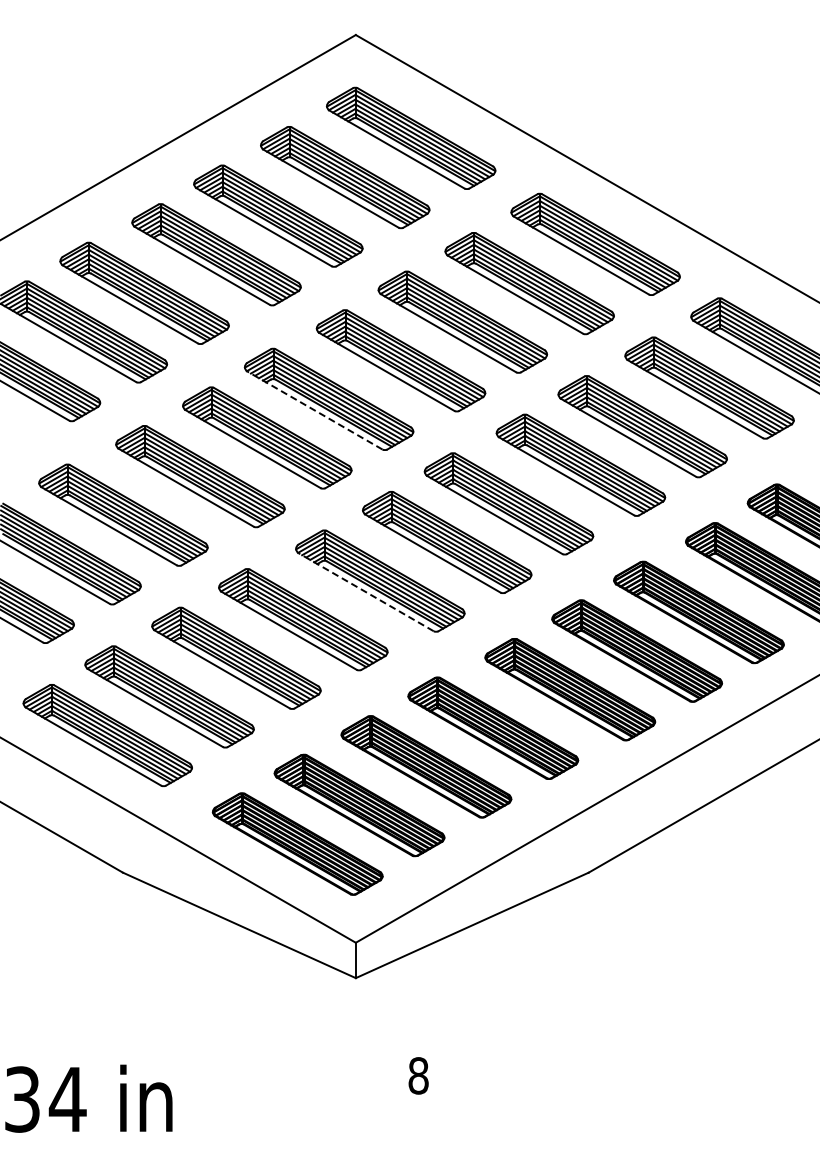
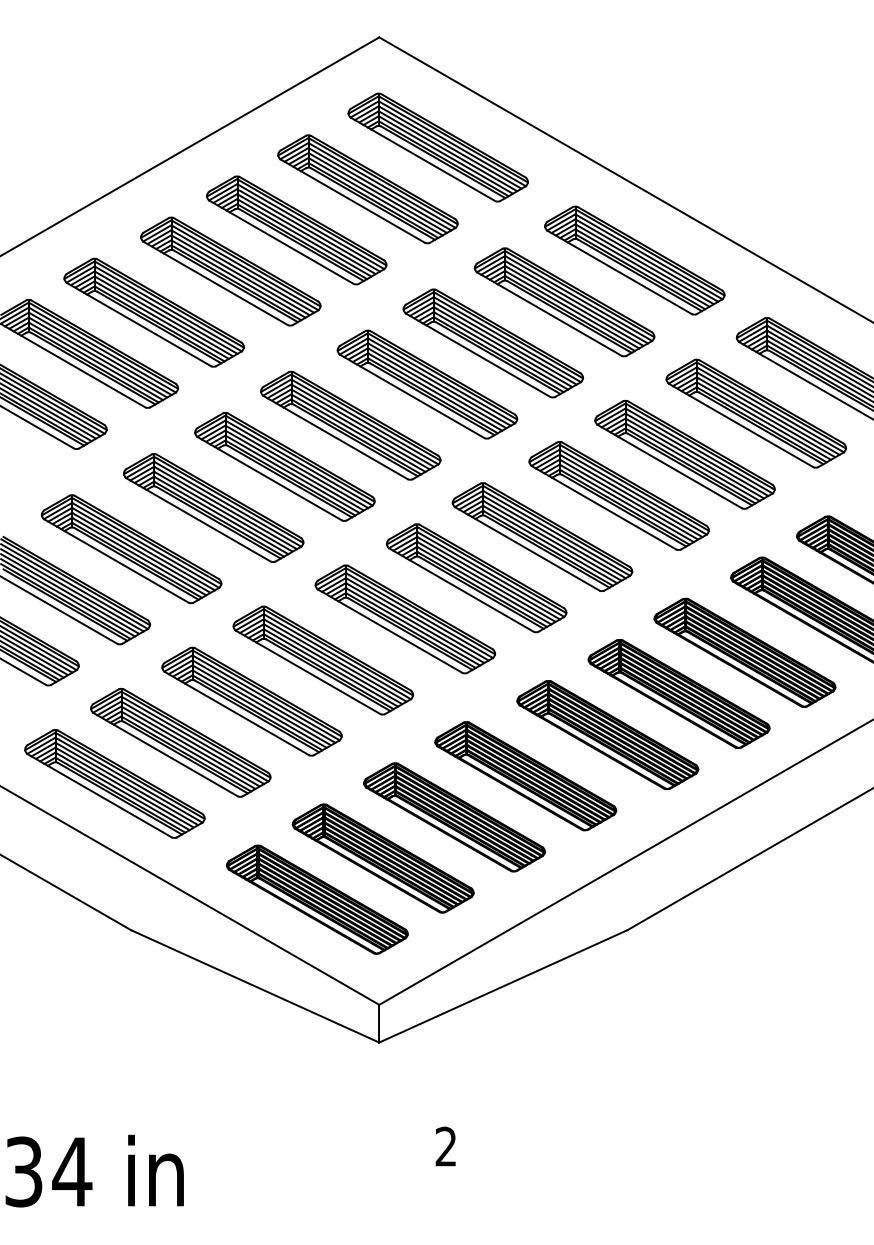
line: (314, 410) -> (335, 437), dashed -> solid
line: (366, 592) -> (390, 631), dashed -> solid
text: (418, 1075) -> (446, 1146), 8 -> 2

